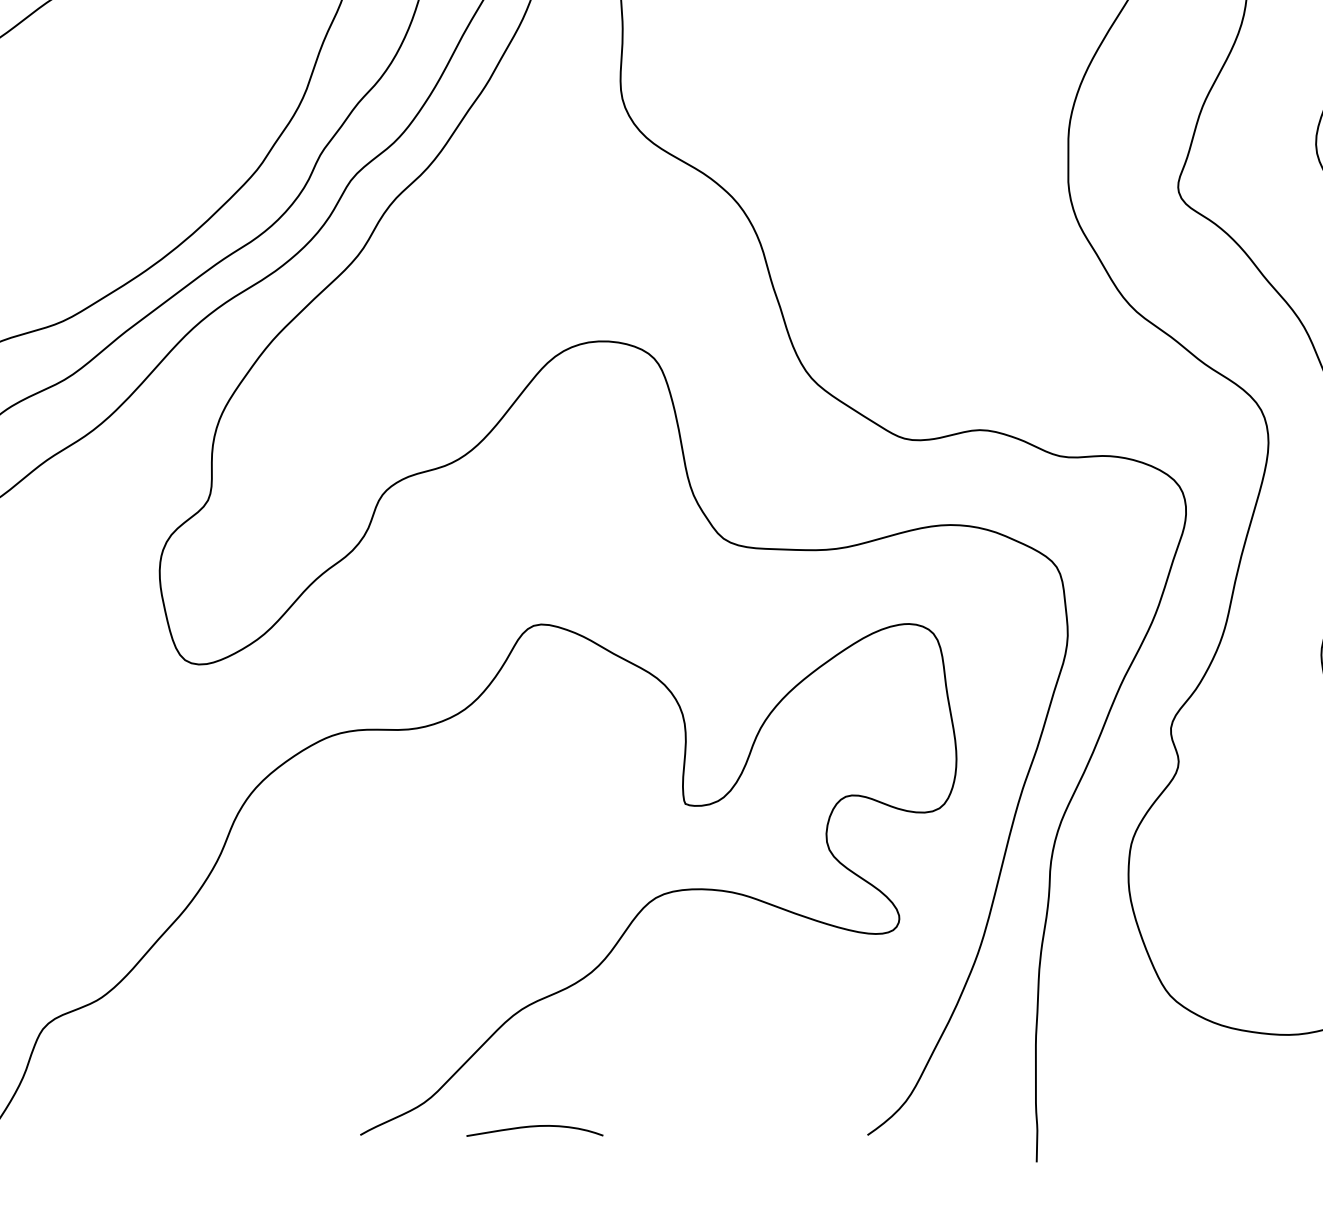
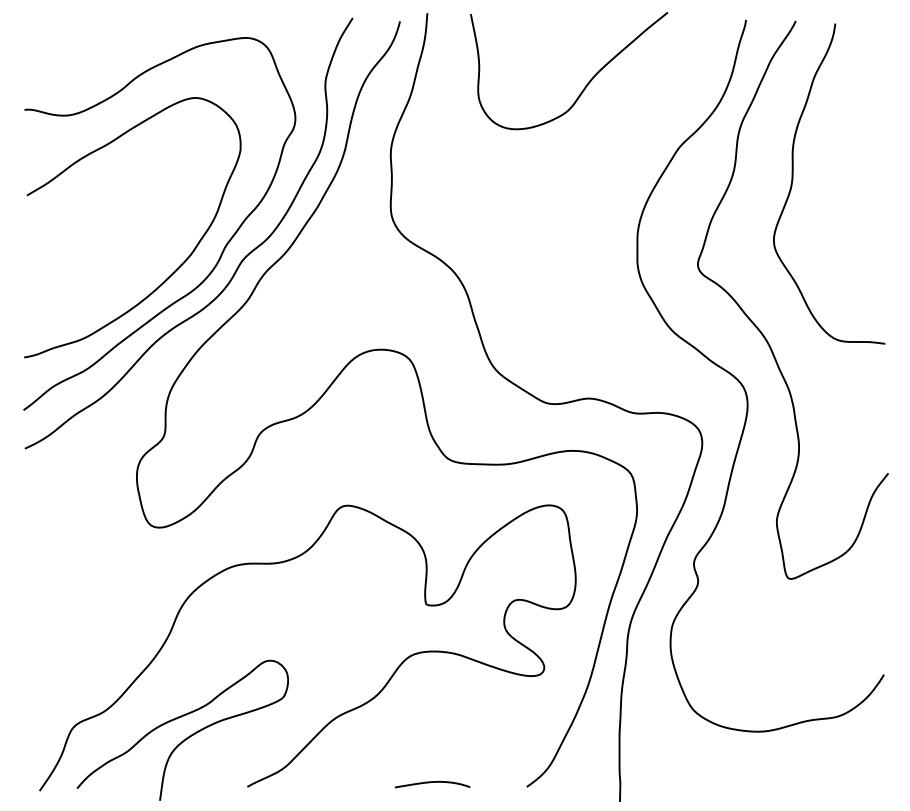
part: (249, 1045) -> (186, 737), added
curve: (534, 1127) -> (432, 782), moved

